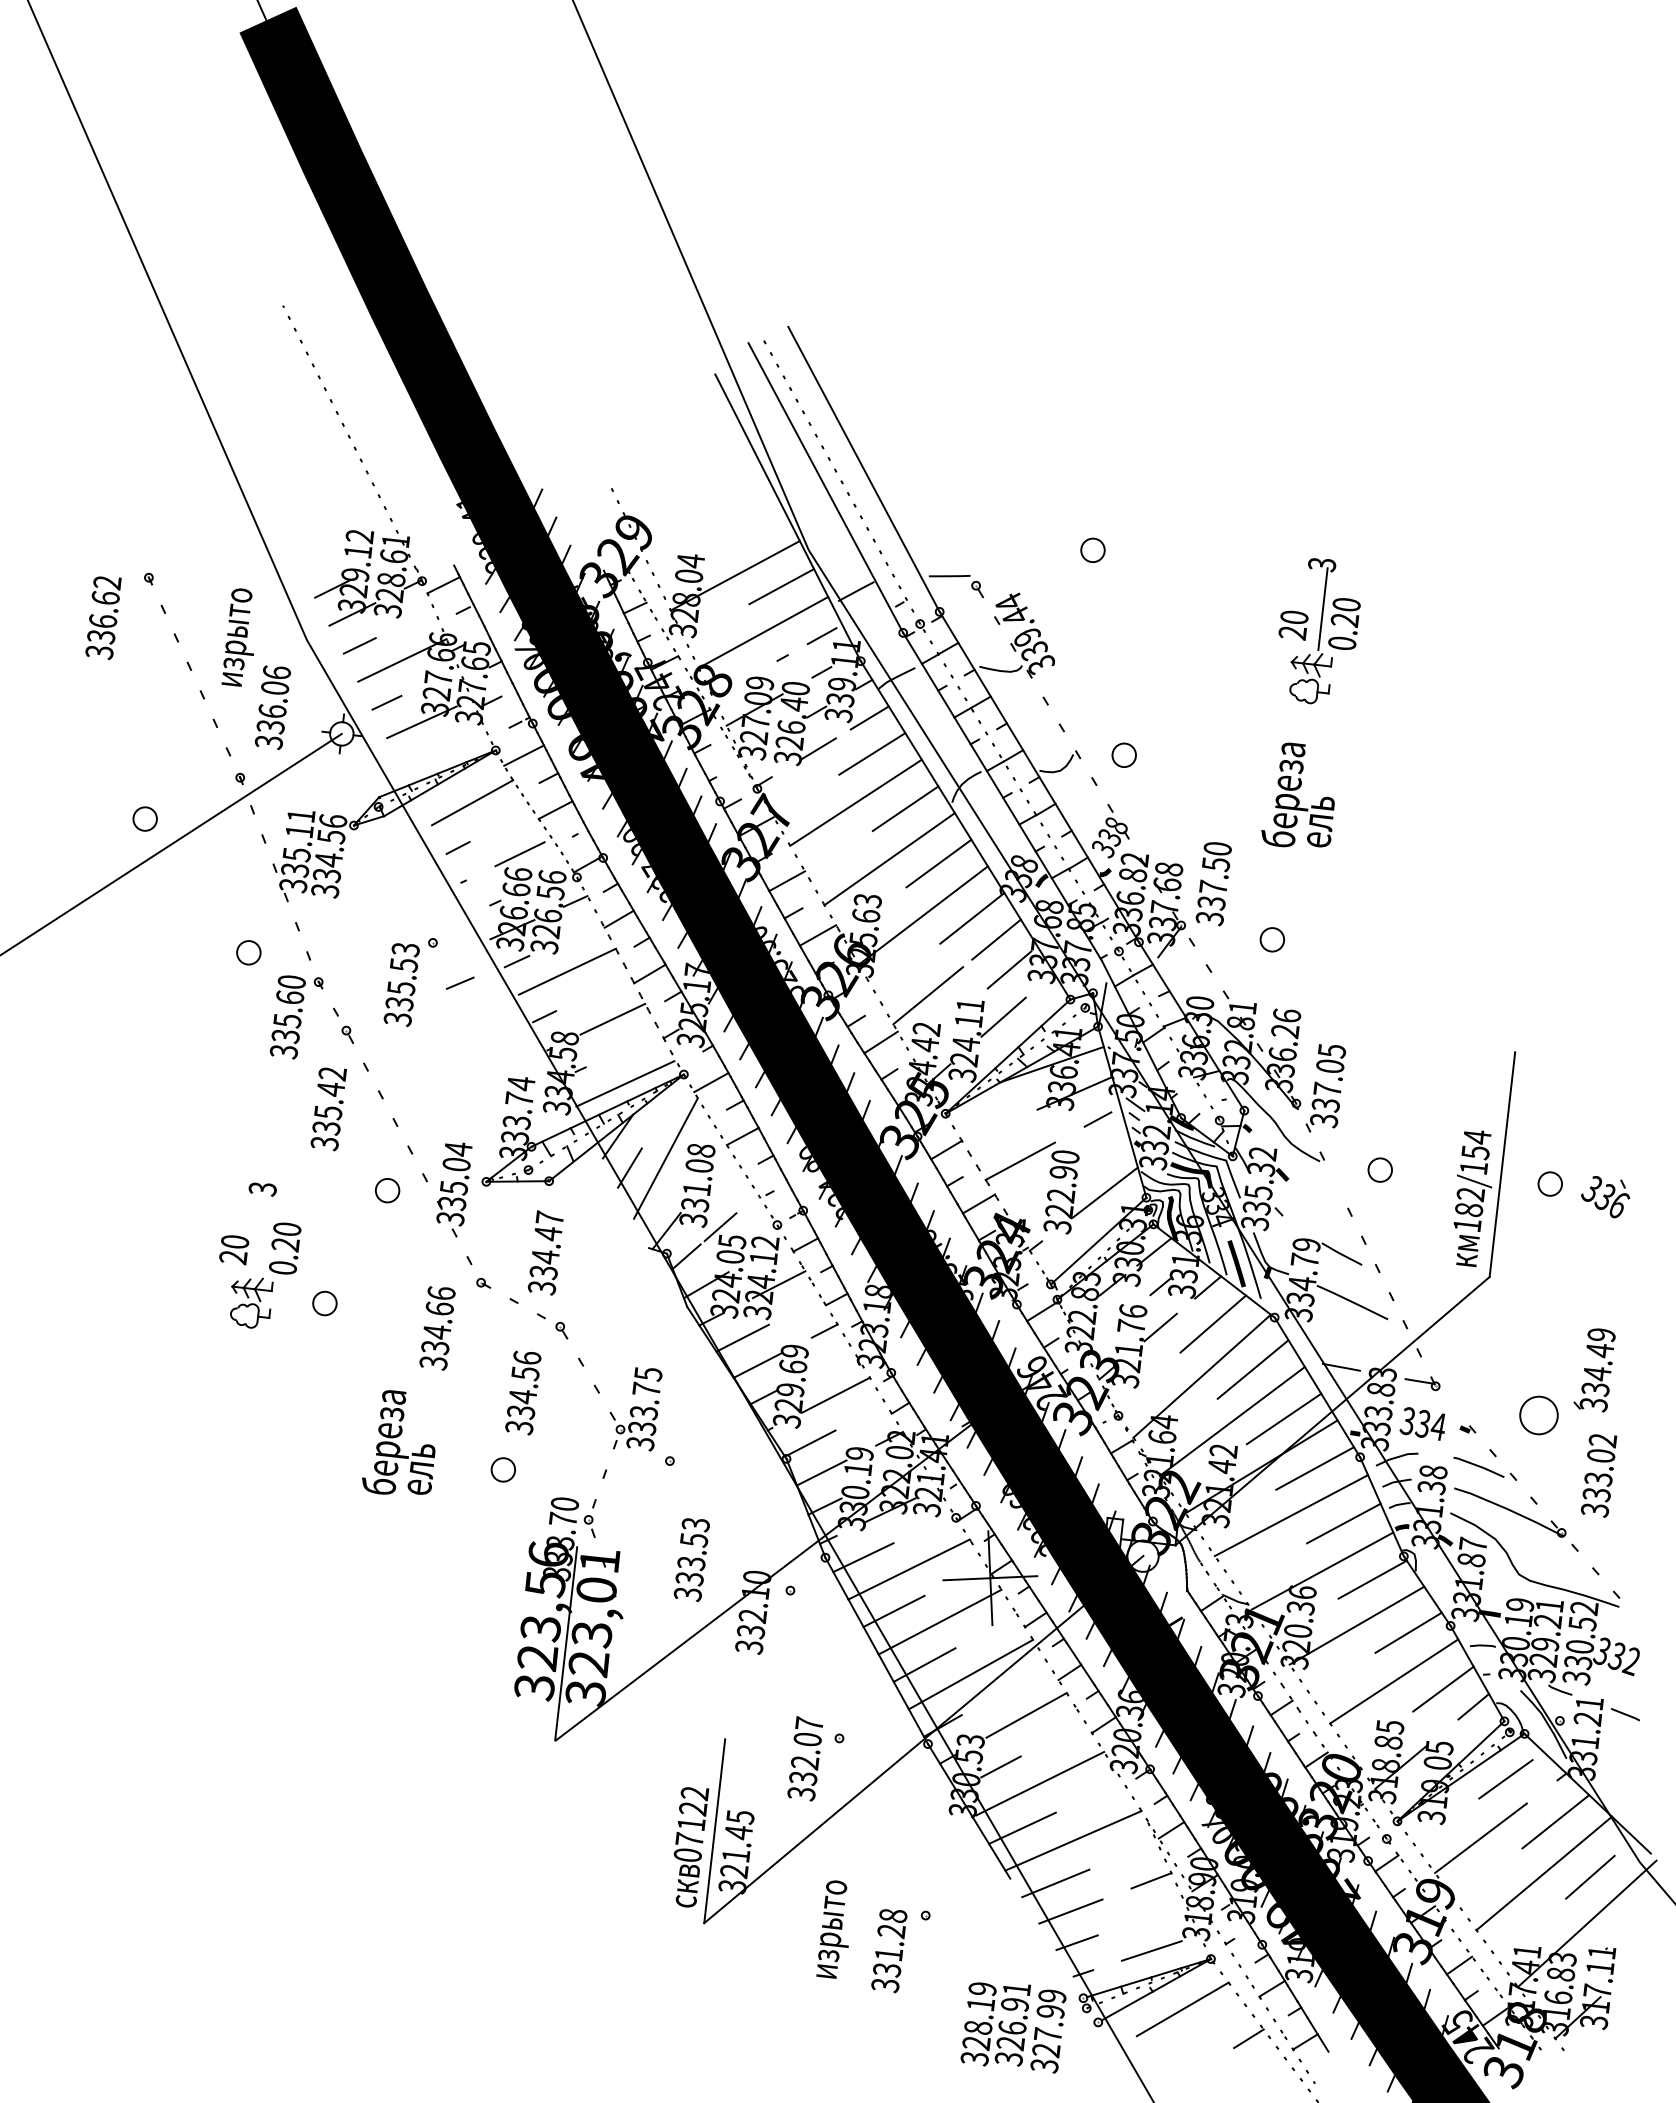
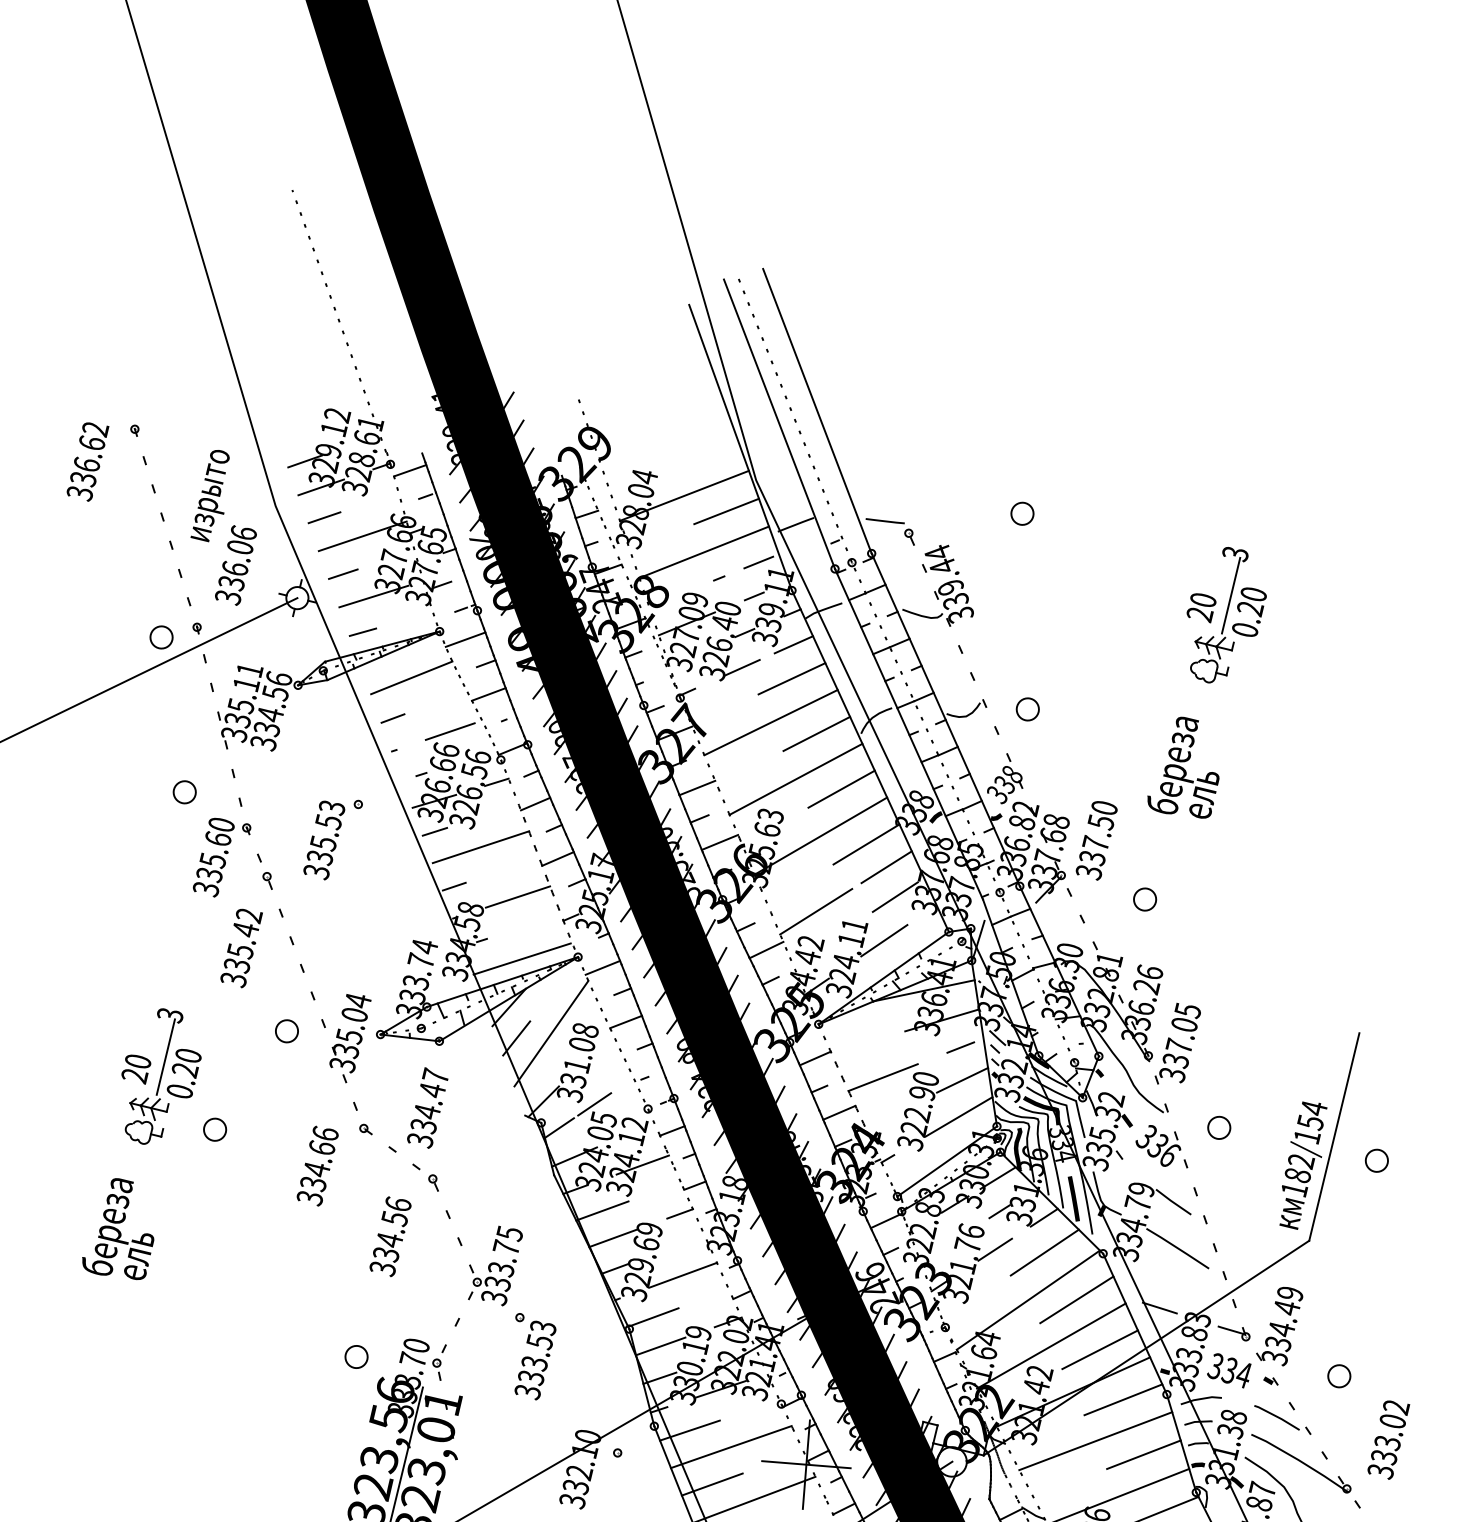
circle: (144, 818) -> (160, 636), moved
line: (459, 982) -> (362, 631), moved
line: (1103, 1153) -> (961, 1080), added
part: (1605, 1197) -> (1158, 1146), moved
line: (263, 1233) -> (165, 1056), added
part: (1594, 1370) -> (1279, 1326), moved
circle: (1538, 1415) -> (1338, 1376), size x0.62
text: (398, 1442) -> (120, 1228), moved
circle: (502, 1469) -> (355, 1356), moved
text: (691, 1560) -> (535, 1360), moved

